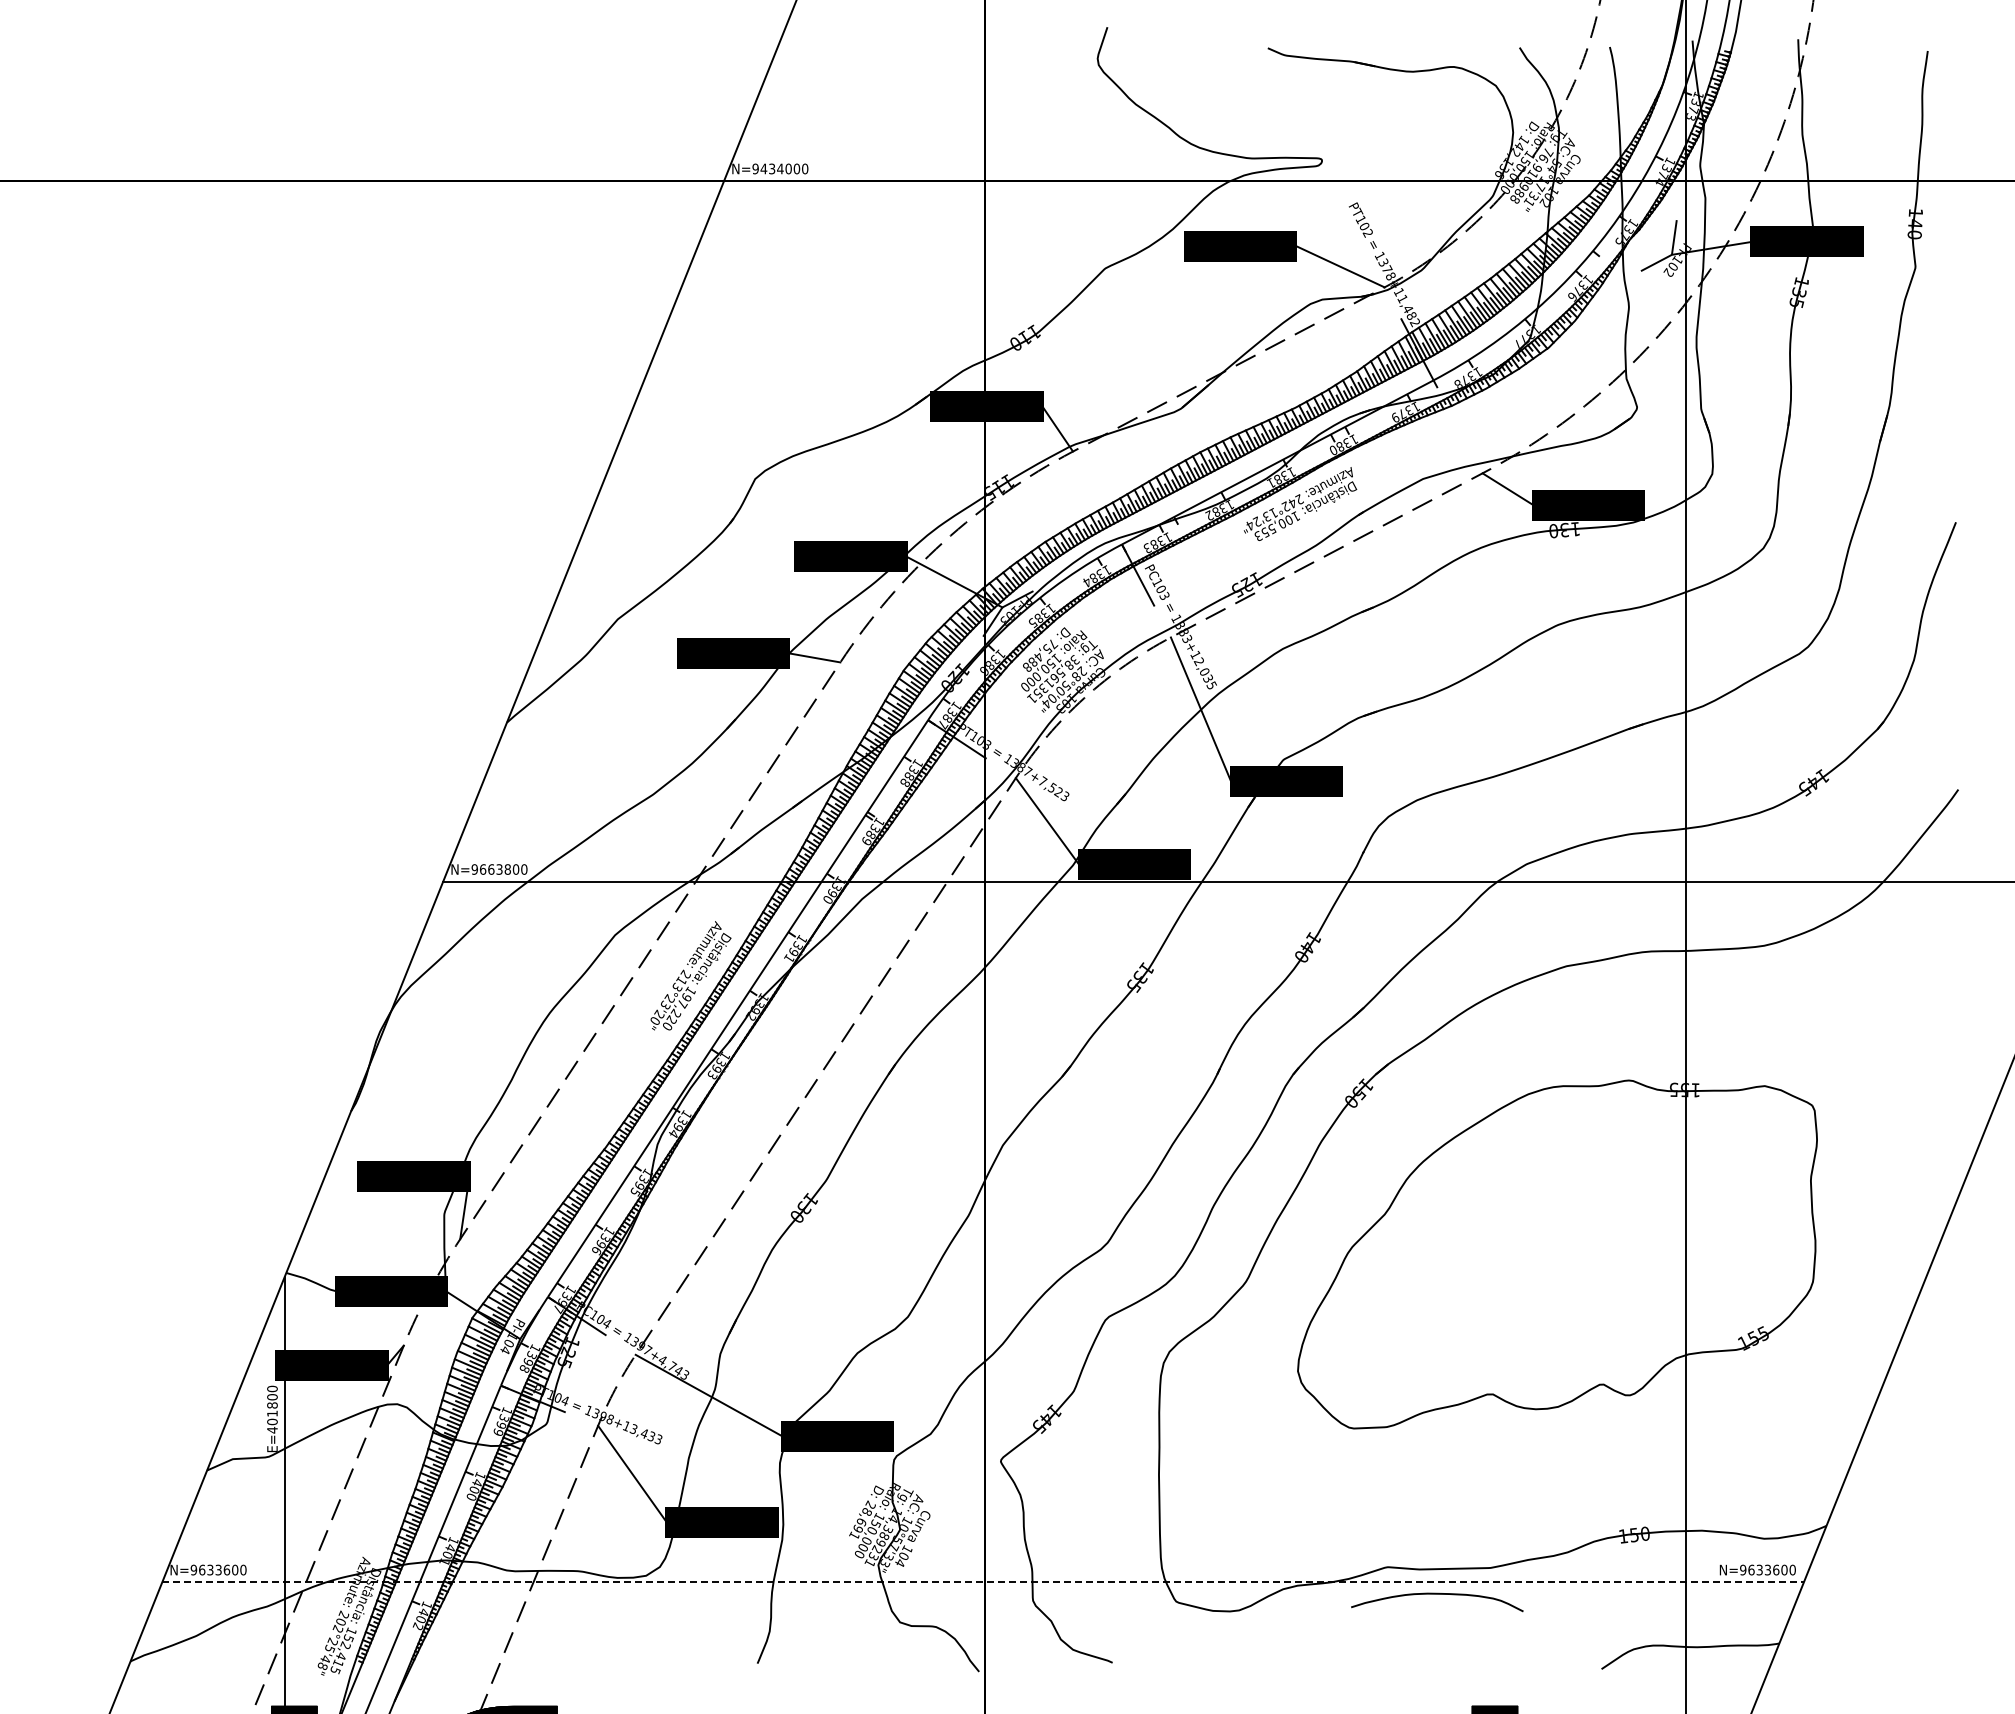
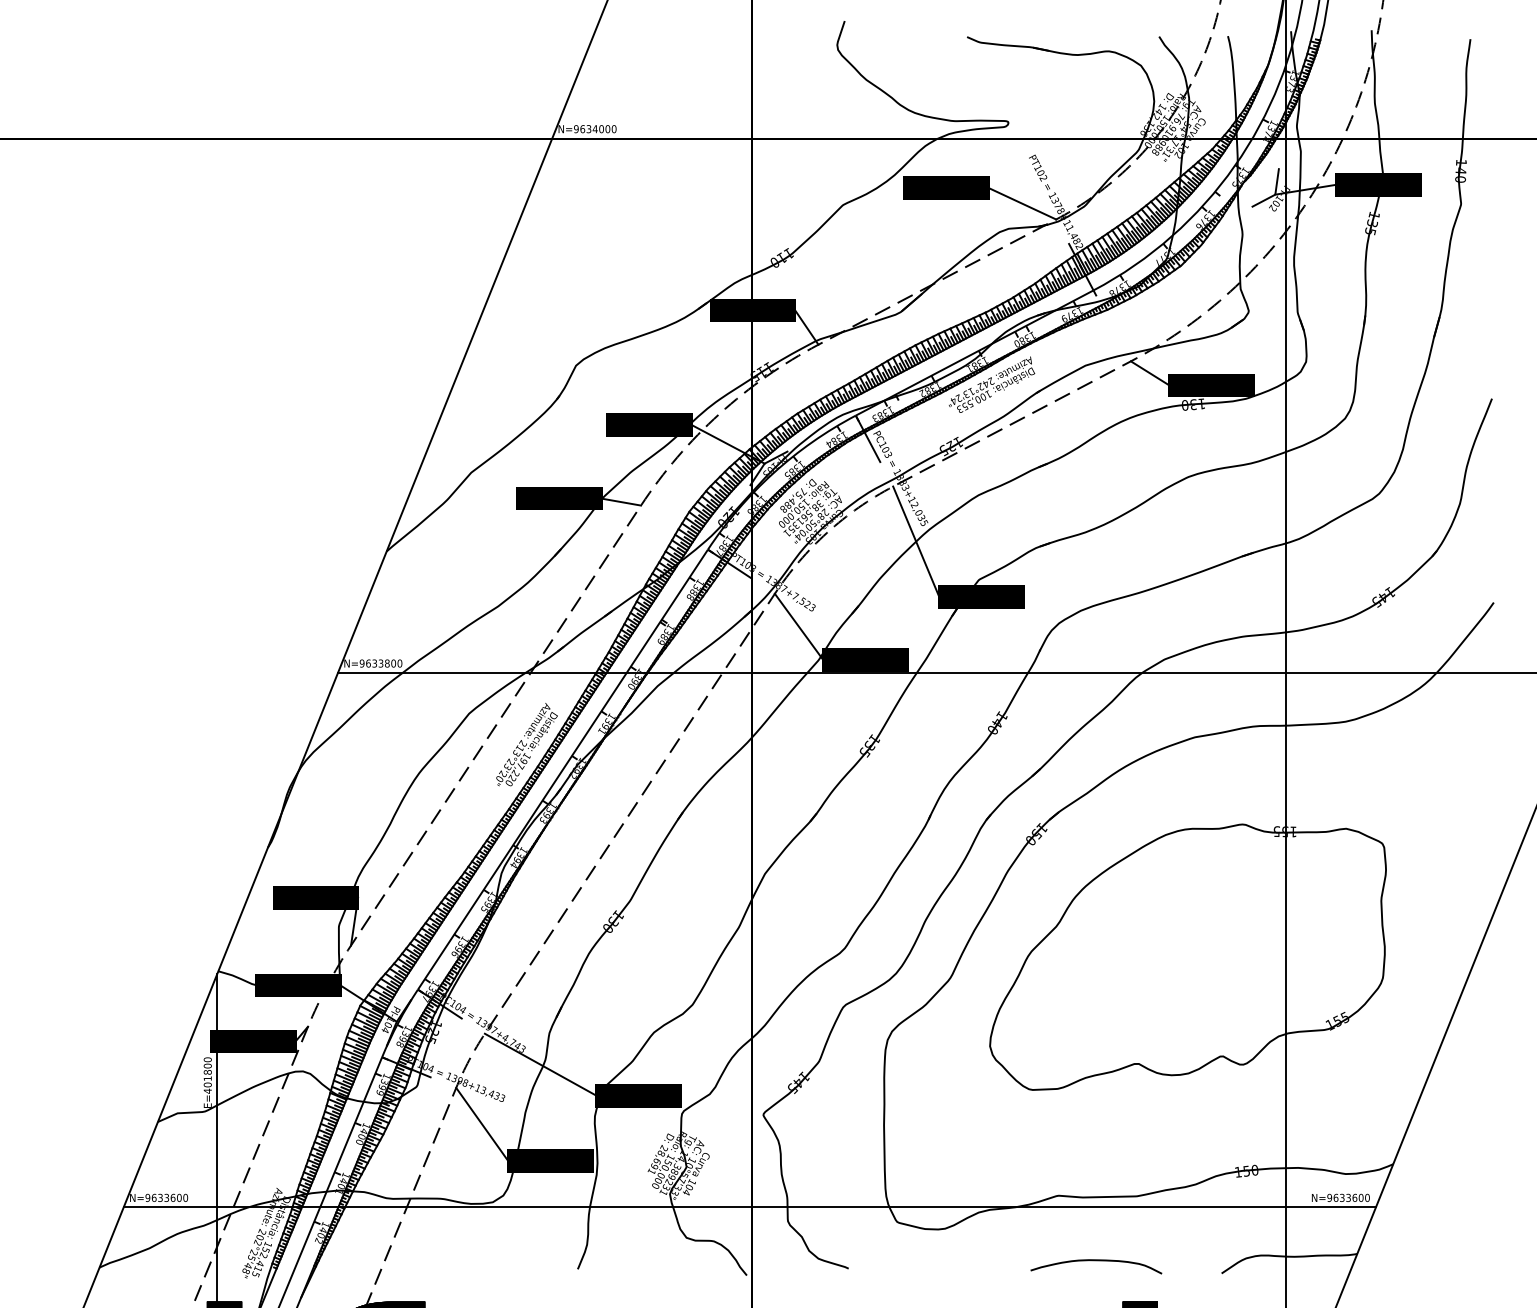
text: (763, 168) -> (582, 128), N=9434000 -> N=9634000
text: (491, 869) -> (374, 663), N=9663800 -> N=9633800
line: (983, 1582) -> (750, 1207), dashed -> solid
curve: (1437, 1594) -> (1096, 1260), moved

